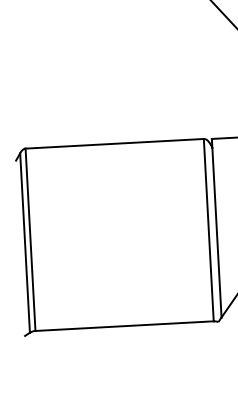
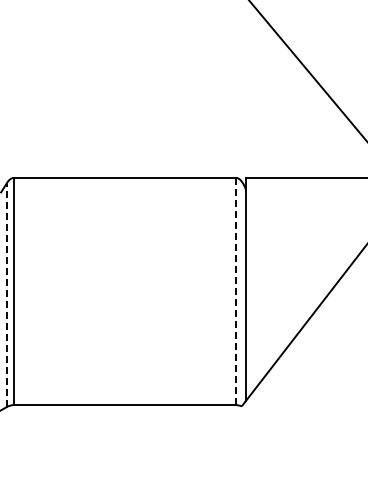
line: (208, 230) -> (235, 291), solid -> dashed
line: (24, 243) -> (6, 295), solid -> dashed

